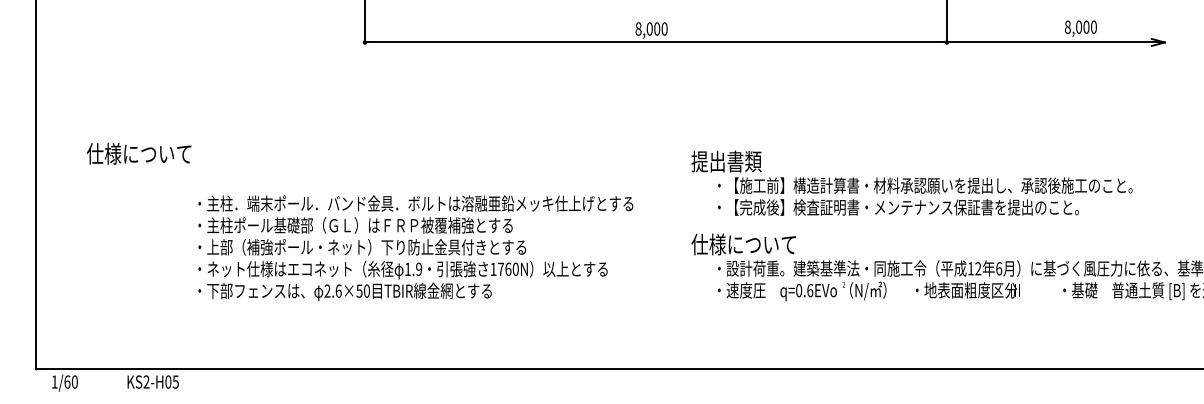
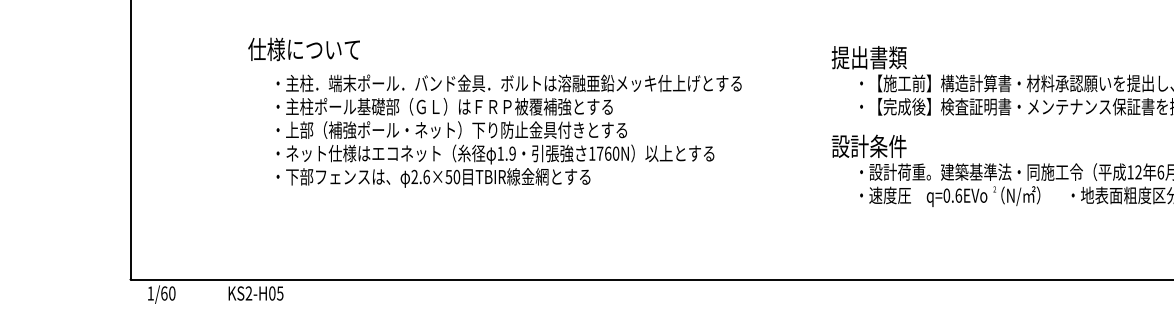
text: (138, 153) -> (303, 49), moved
text: (743, 244) -> (887, 146), 仕様について -> 設計条件
text: (415, 248) -> (508, 131), moved

